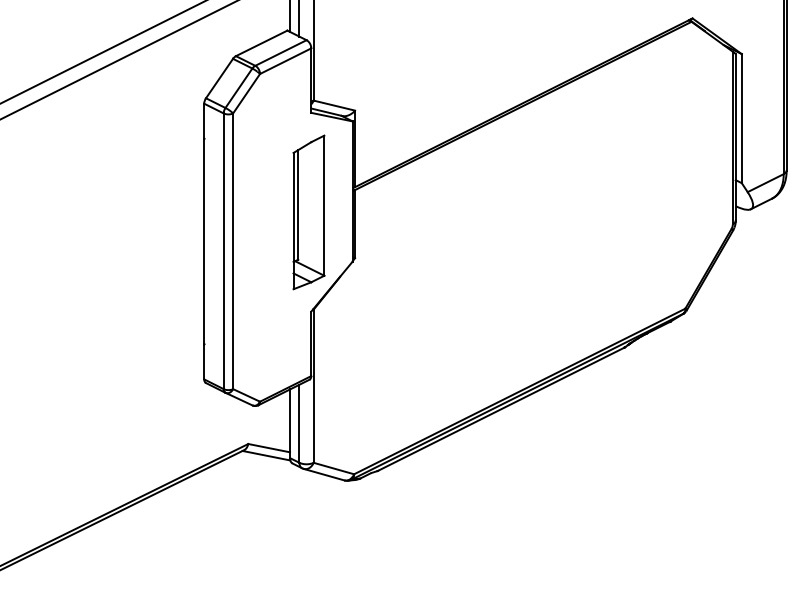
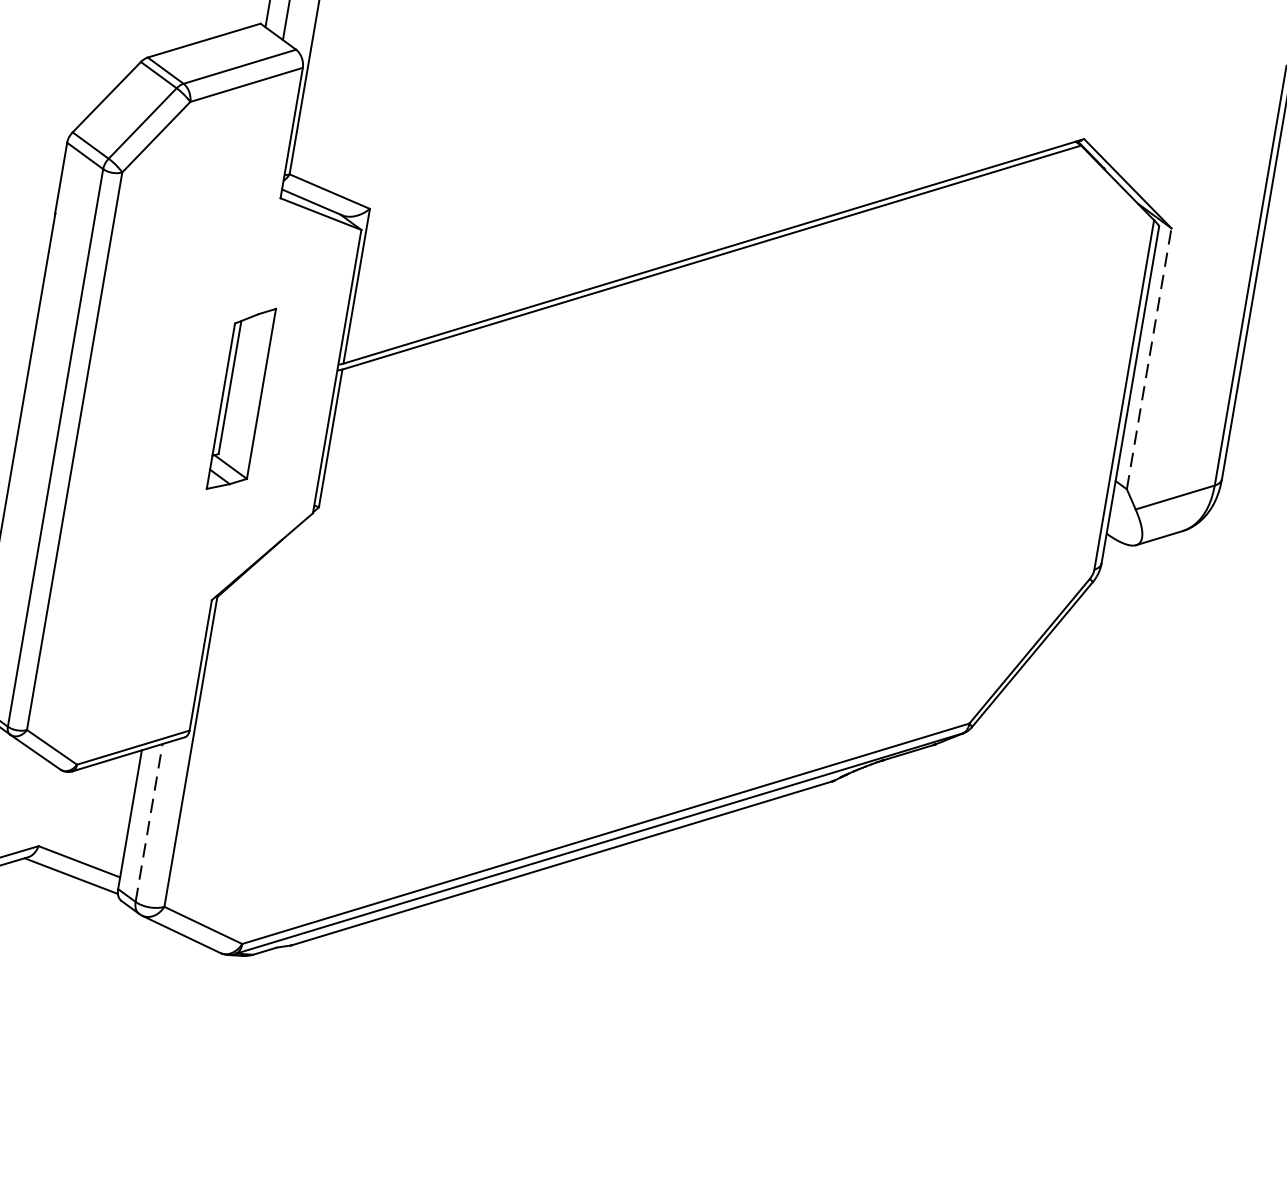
line: (741, 118) -> (1148, 358), solid -> dashed
part: (308, 212) -> (240, 398), size x0.6
line: (299, 423) -> (149, 822), solid -> dashed

